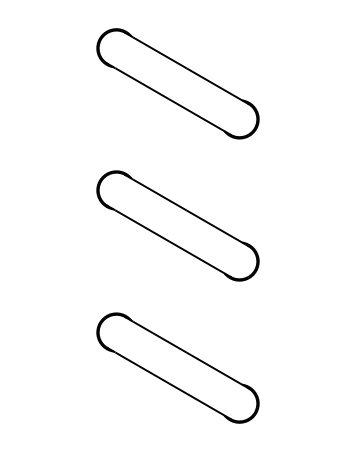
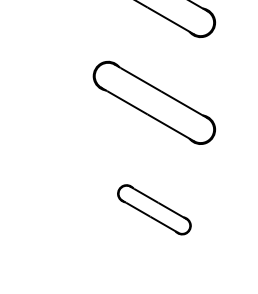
part: (177, 367) -> (154, 209), size x0.6

